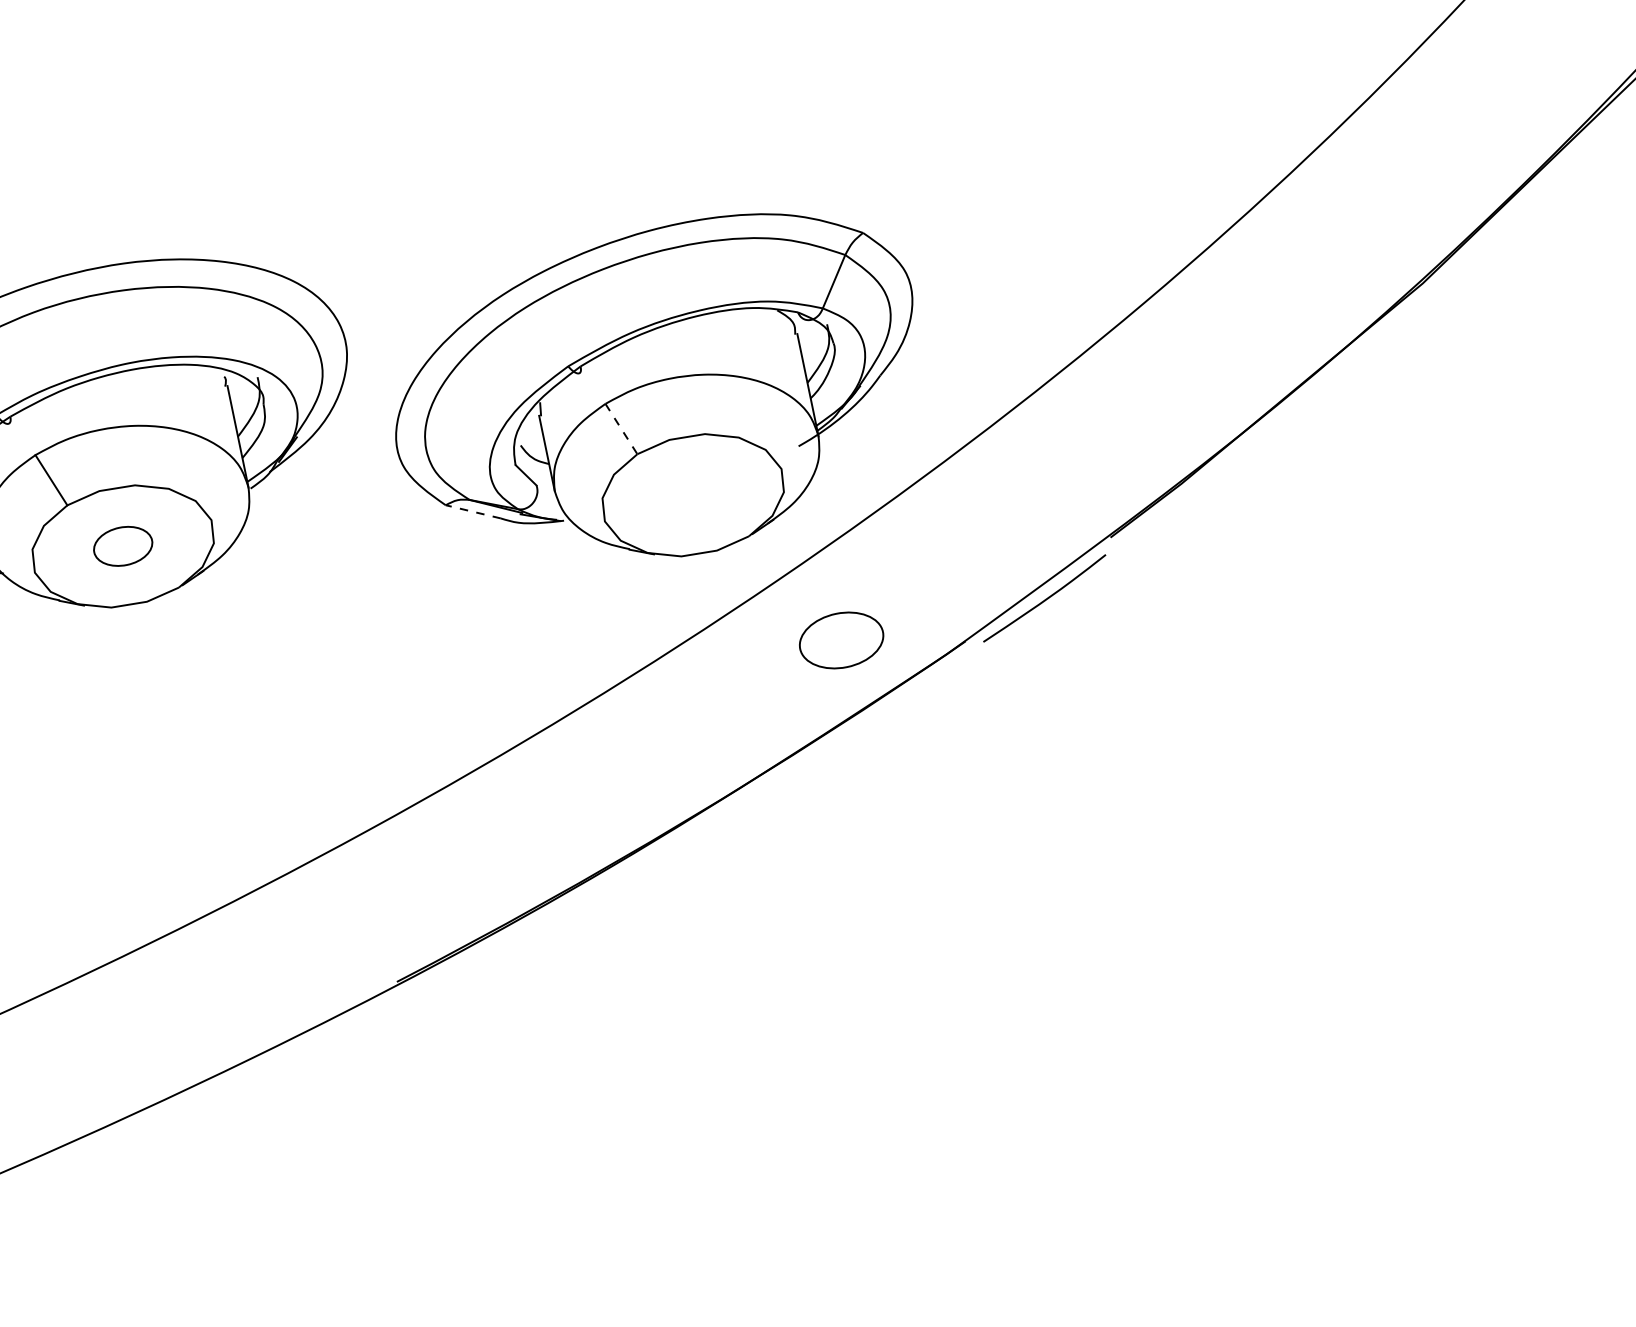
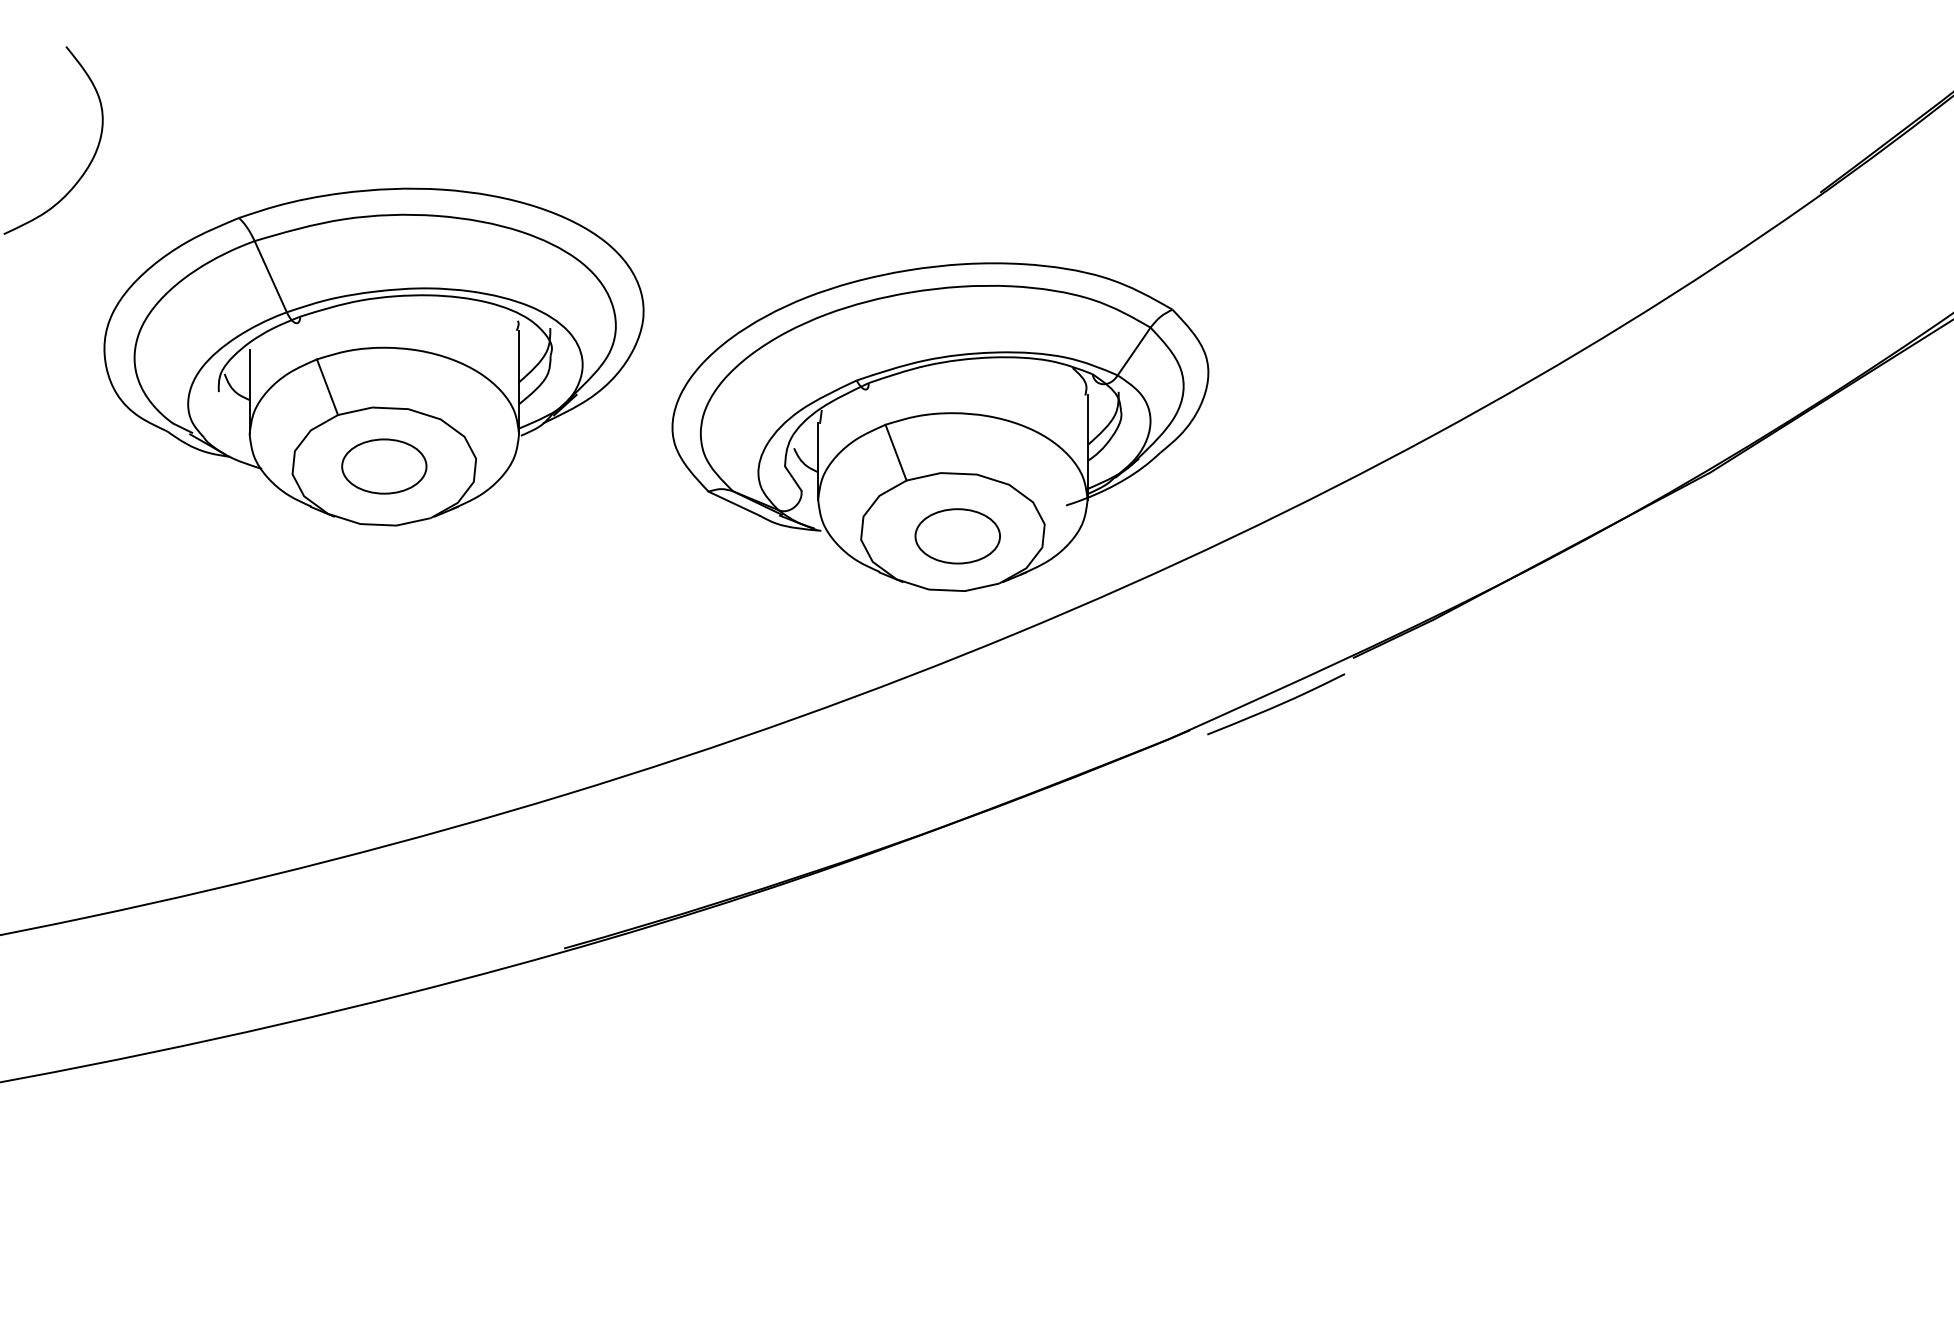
line: (621, 428) -> (896, 452), dashed -> solid
line: (472, 511) -> (733, 503), dashed -> solid
part: (123, 546) -> (384, 466), size x1.43
part: (841, 640) -> (957, 536), moved

